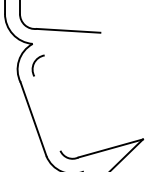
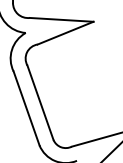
line: (72, 43) -> (65, 32), added
line: (47, 113) -> (40, 102), added

